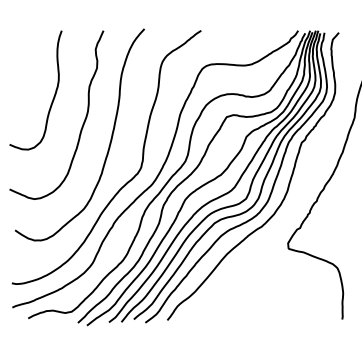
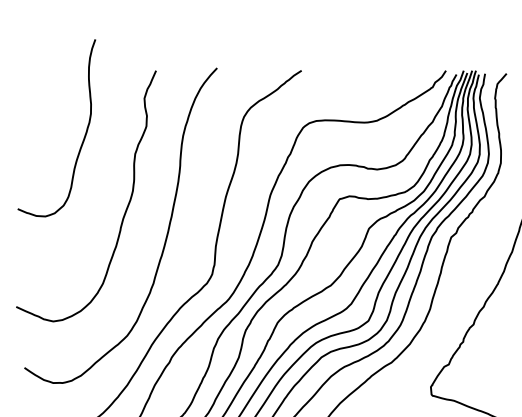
curve: (53, 96) -> (83, 137), moved

